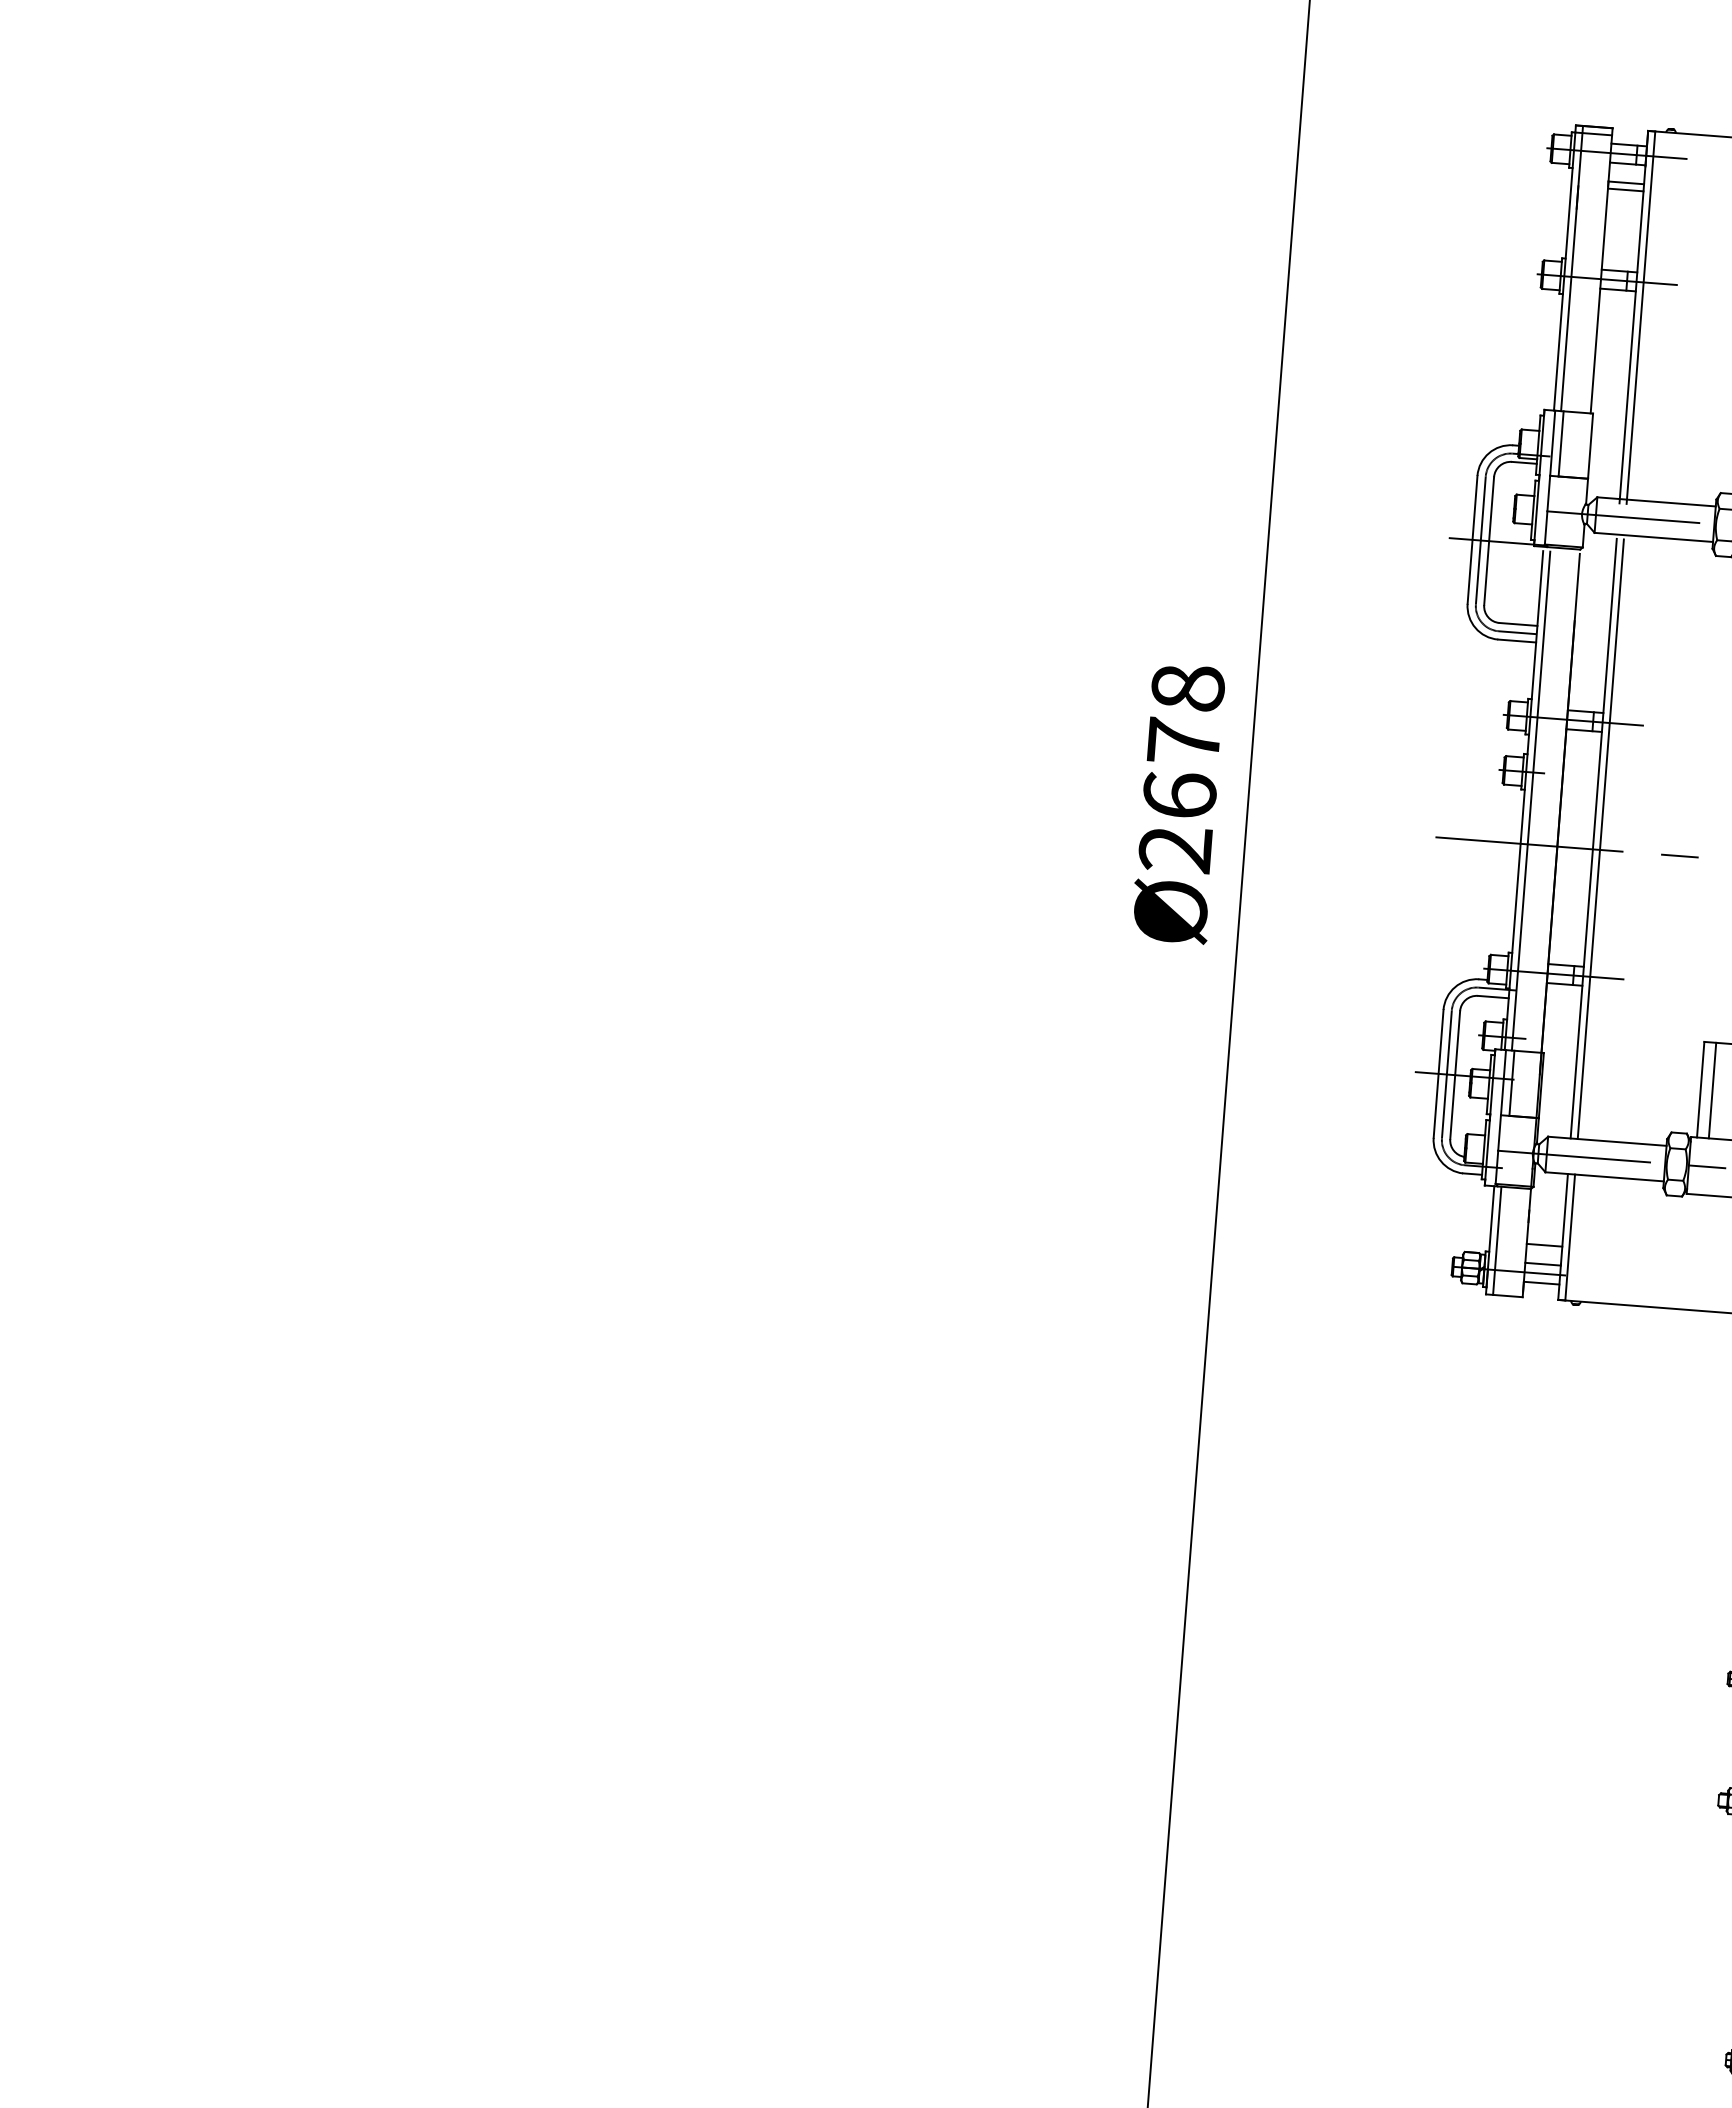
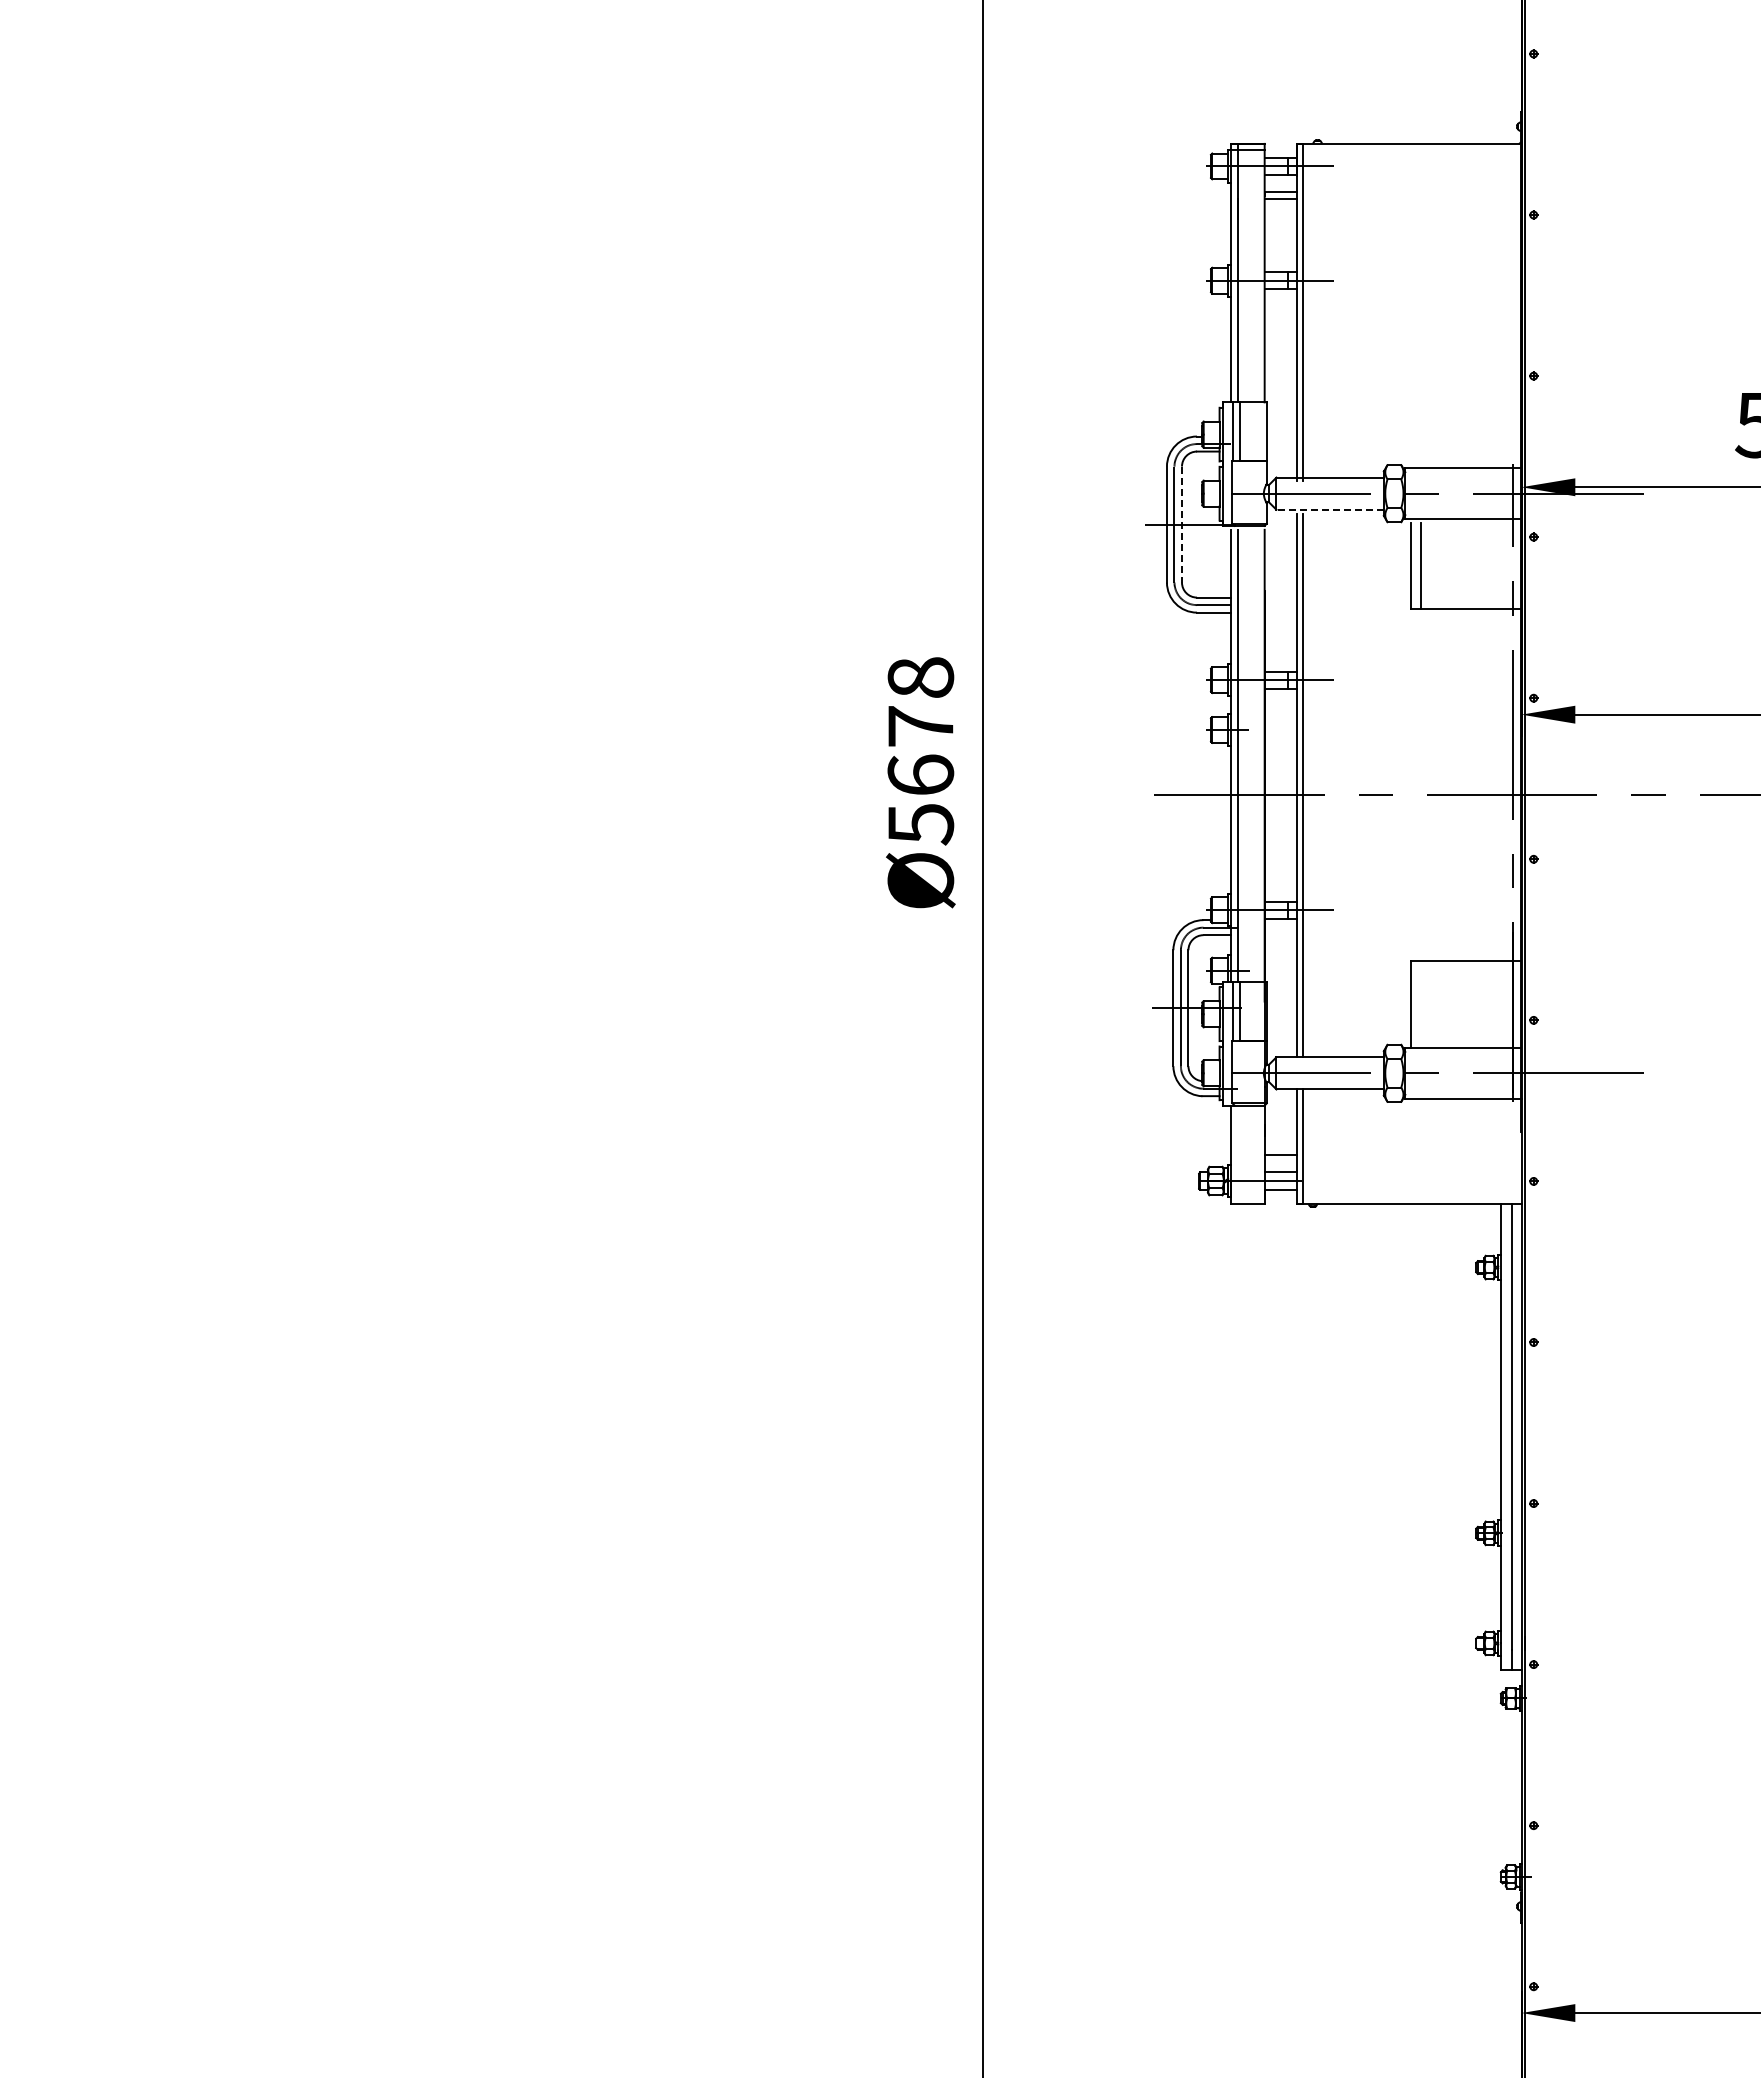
line: (1654, 537) -> (1330, 509), solid -> dashed
line: (1488, 541) -> (1181, 524), solid -> dashed
text: (1175, 849) -> (920, 824), Ø2678 -> Ø5678
line: (1712, 1089) -> (1421, 1003), removed
line: (1496, 1240) -> (1237, 1154), removed

